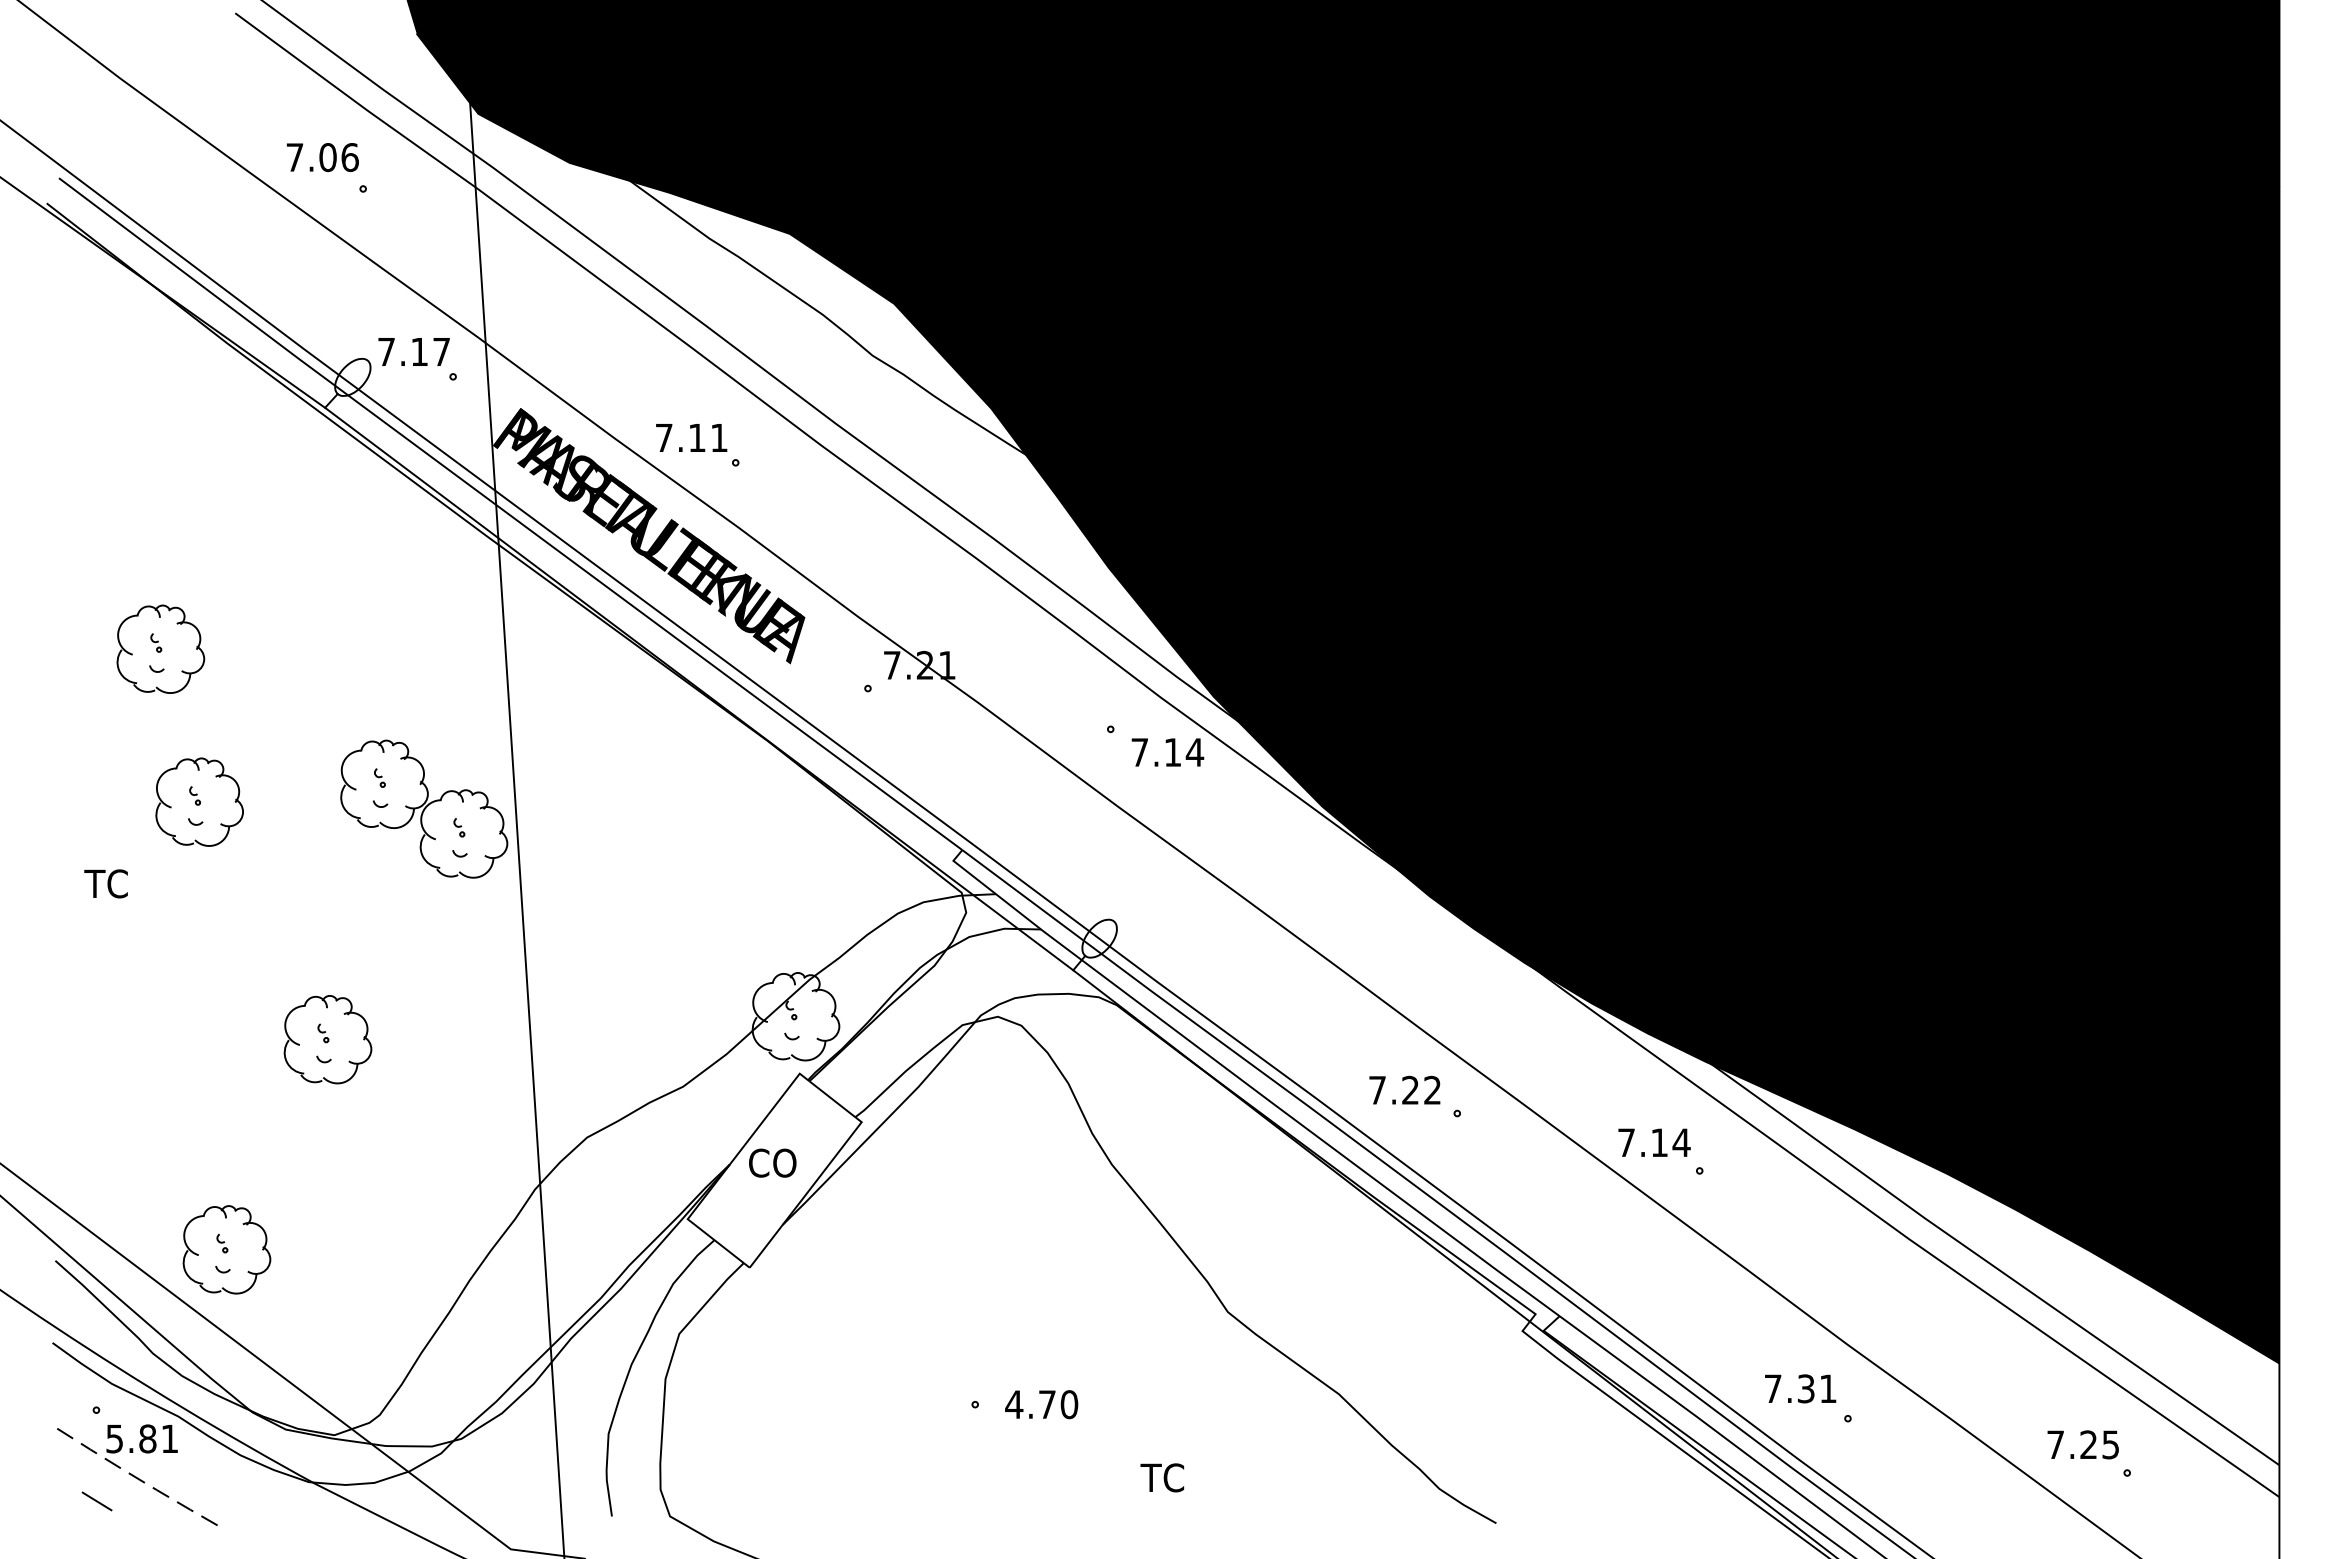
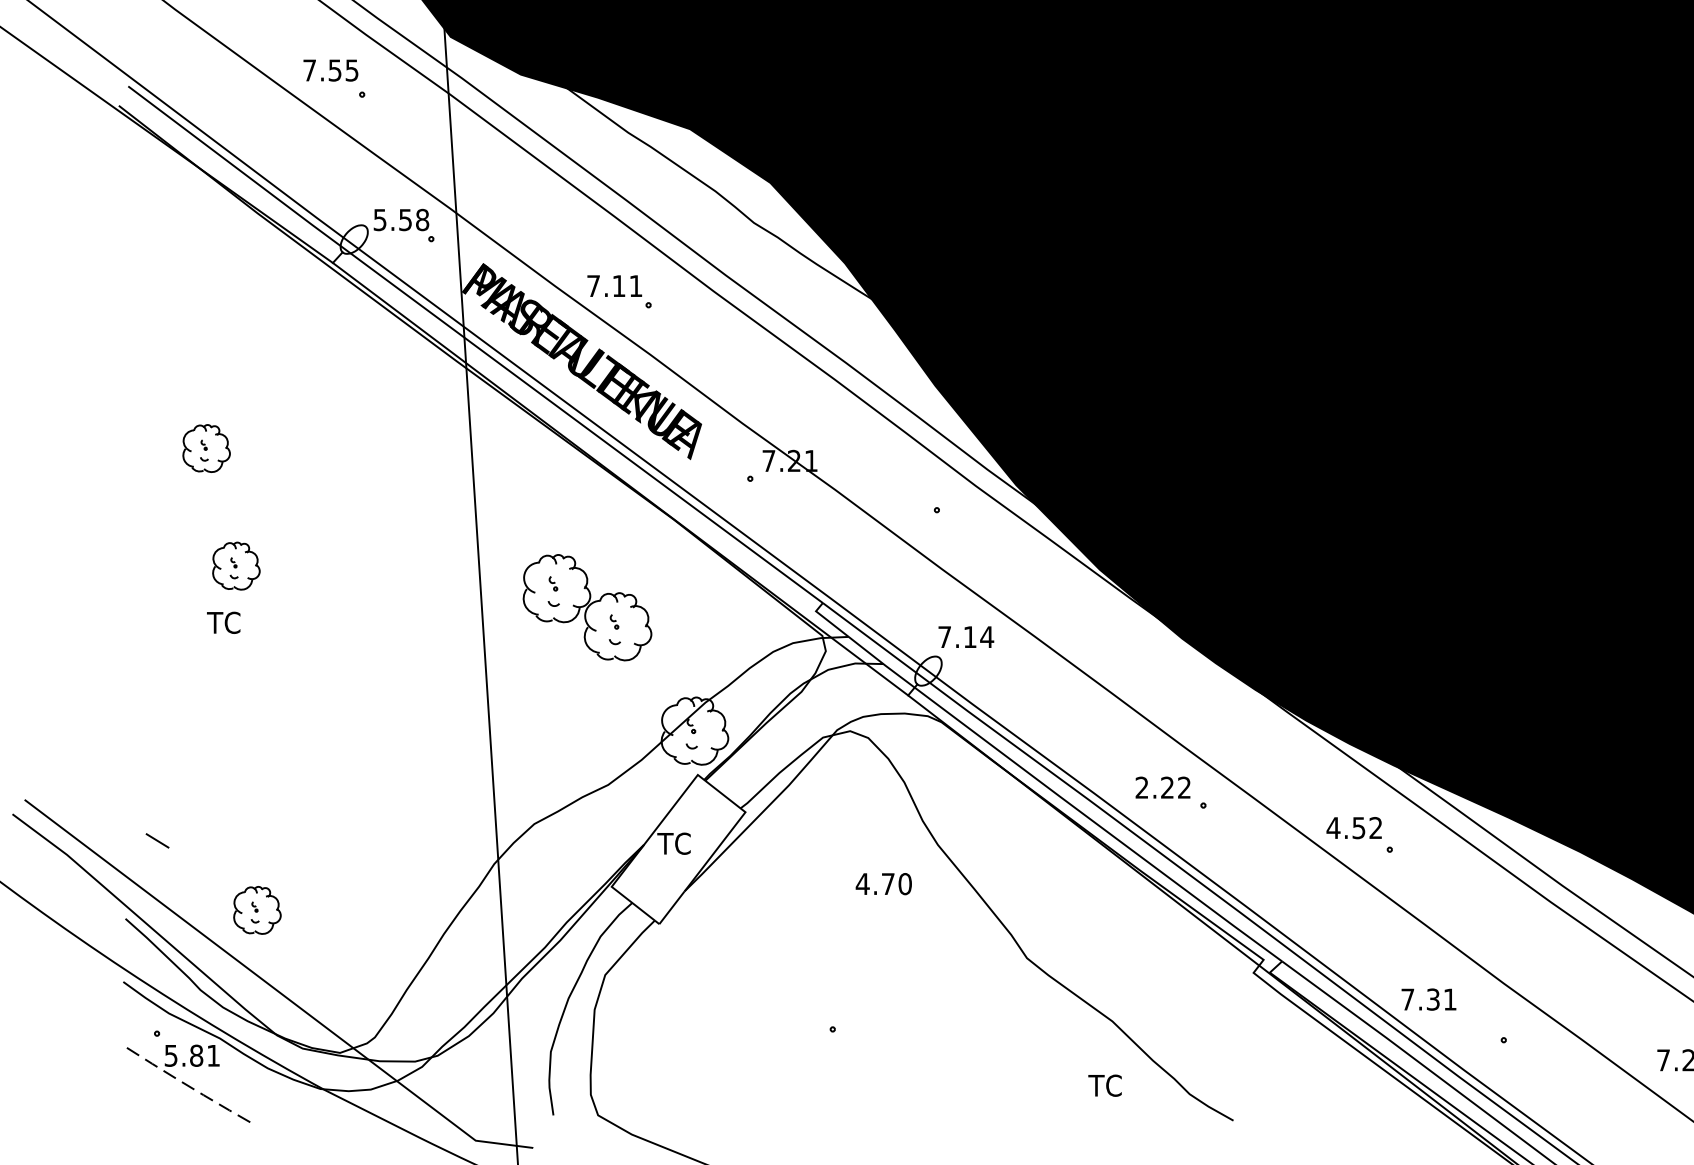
text: (338, 157) -> (343, 70), 7.06 -> 7.55
text: (414, 351) -> (401, 219), 7.17 -> 5.58
part: (160, 648) -> (206, 448), size x0.7
text: (1167, 752) -> (966, 637), moved
part: (199, 801) -> (236, 565), size x0.7
part: (424, 808) -> (587, 607), moved
text: (105, 883) -> (223, 622), moved
part: (327, 1039) -> (334, 748), removed
text: (1377, 1089) -> (1142, 787), 7.22 -> 2.22
text: (1653, 1142) -> (1354, 827), 7.14 -> 4.52
text: (771, 1162) -> (676, 843), CO -> TC
part: (226, 1249) -> (257, 910), size x0.7
text: (1800, 1388) -> (1428, 999), moved
text: (1041, 1404) -> (883, 883), moved
text: (1162, 1477) -> (1105, 1085), moved
line: (96, 1501) -> (157, 840), moved

